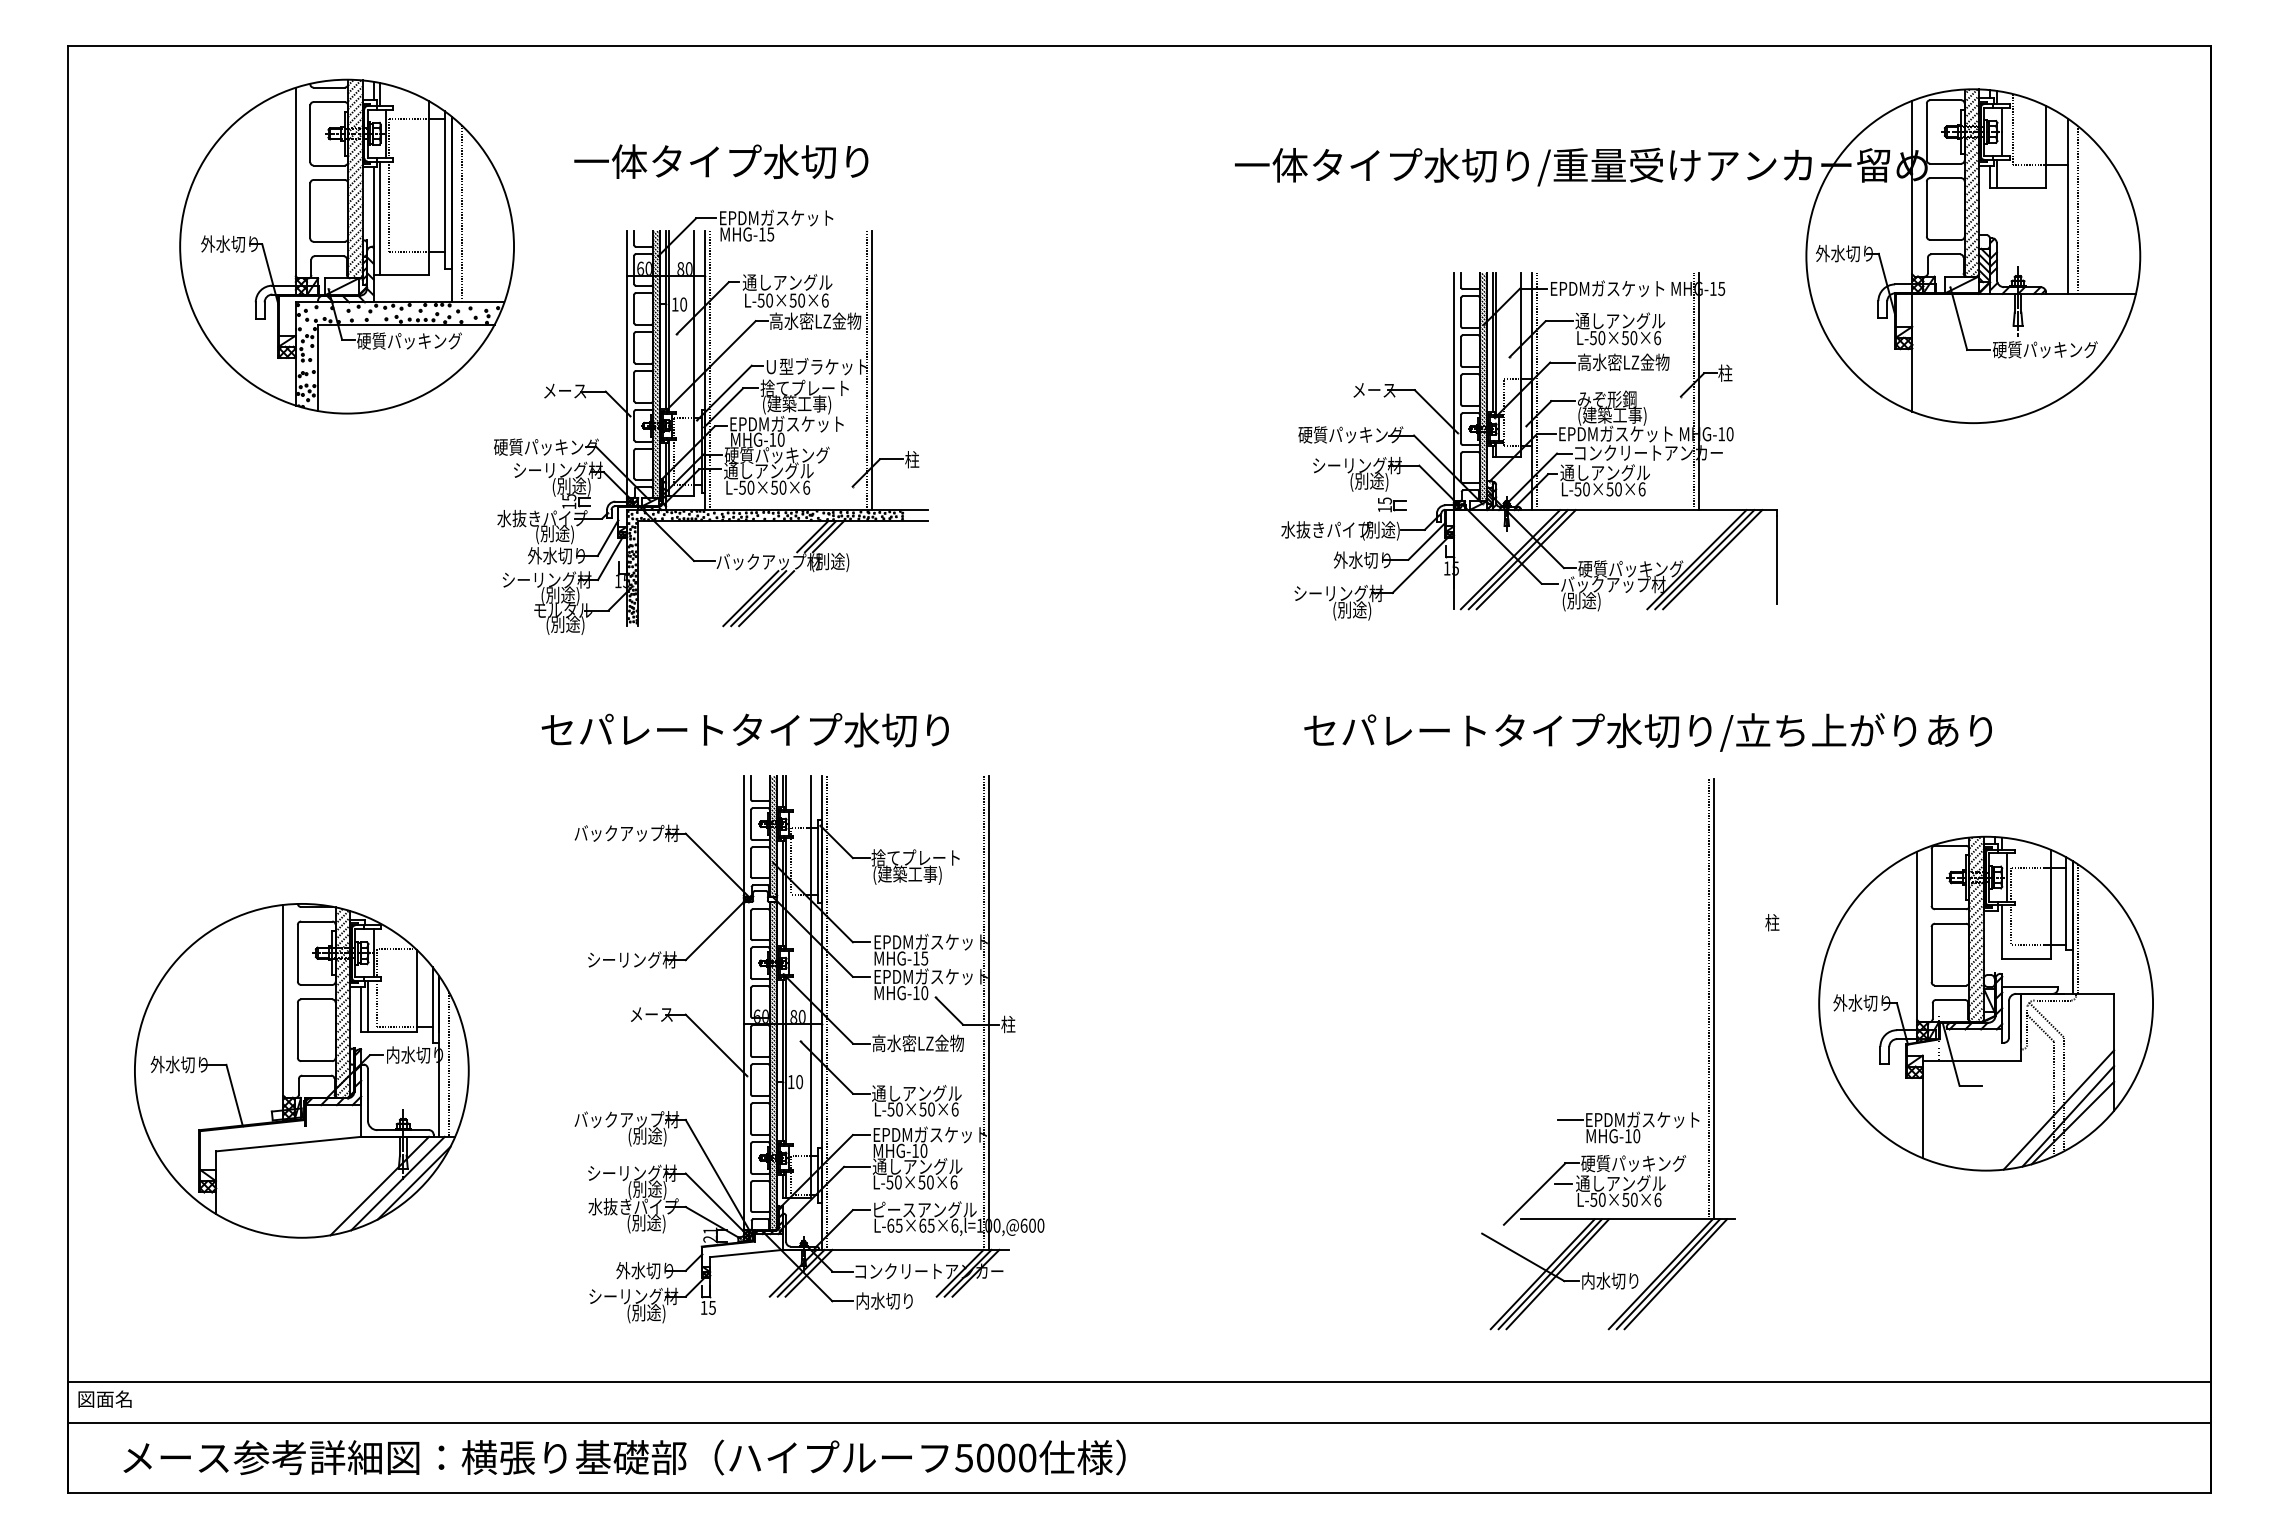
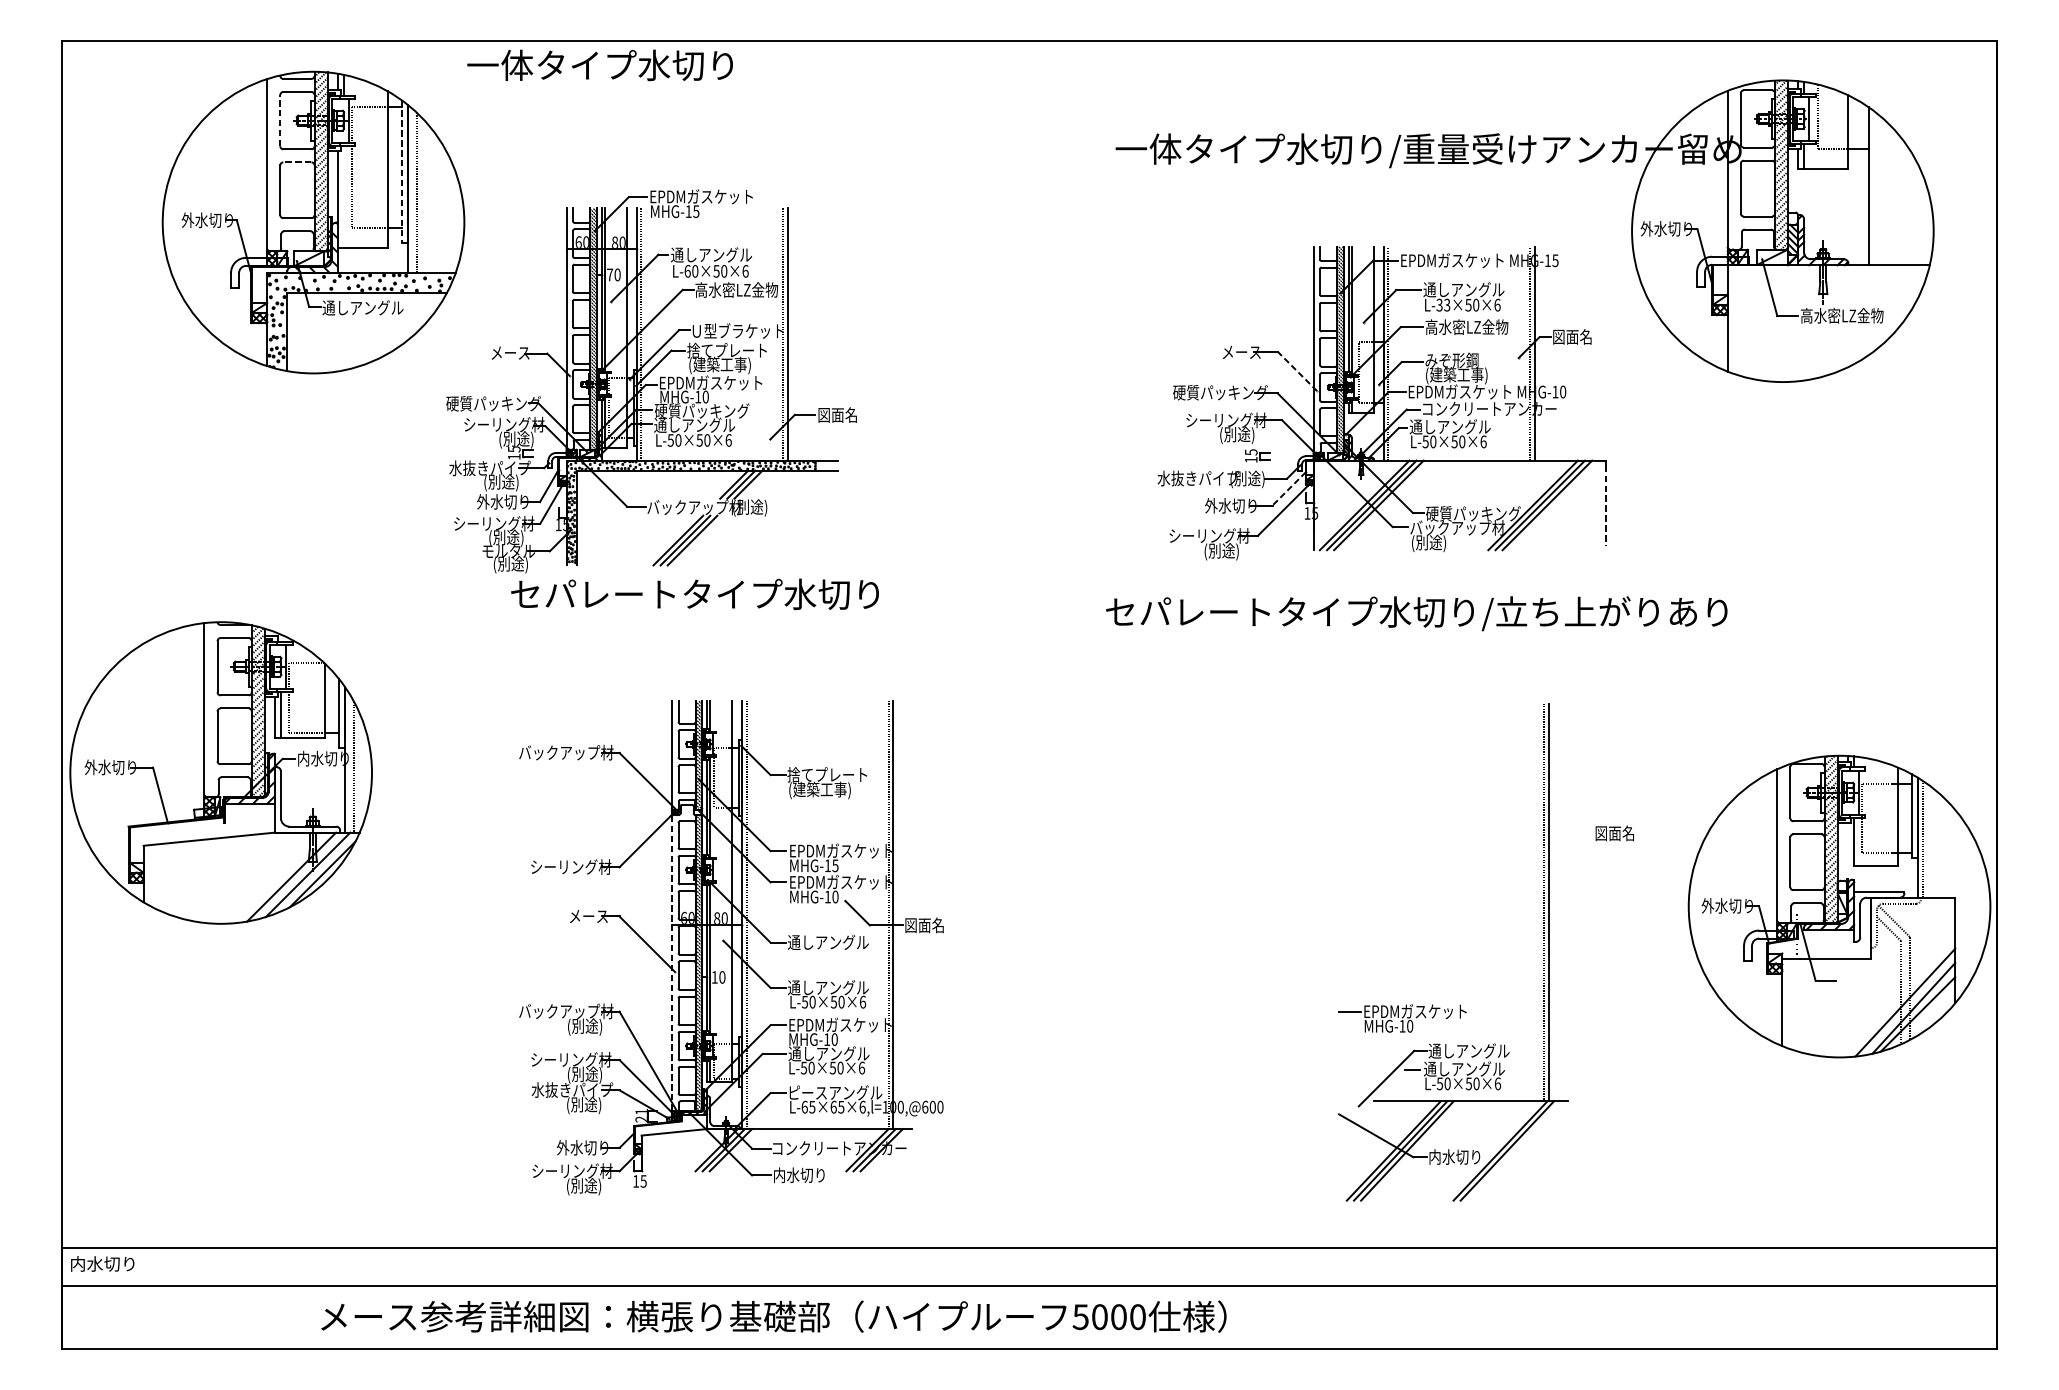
line: (310, 133) -> (280, 120), solid -> dashed
text: (721, 161) -> (600, 65), moved
line: (329, 180) -> (297, 162), solid -> dashed
line: (444, 190) -> (401, 171), solid -> dashed
line: (2078, 209) -> (1877, 189), removed
line: (380, 217) -> (343, 196), removed
text: (760, 300) -> (687, 271), L-50×50×6 -> L-60×50×6
text: (674, 304) -> (609, 274), 10 -> 70
text: (1597, 337) -> (1443, 304), L-50×50×6 -> L-33×50×6
text: (409, 340) -> (369, 307), 硬質パッキング -> 通しアングル
text: (2044, 349) -> (1847, 315), 硬質パッキング -> 高水密LZ金物
text: (1739, 372) -> (1571, 336), 柱 -> 図面名
line: (1435, 411) -> (1296, 371), solid -> dashed
text: (926, 459) -> (837, 414), 柱 -> 図面名
line: (1426, 541) -> (1288, 489), solid -> dashed
line: (1777, 560) -> (1605, 506), solid -> dashed
text: (744, 729) -> (694, 593), moved
text: (1647, 732) -> (1416, 613), moved
text: (1786, 922) -> (1614, 833), 柱 -> 図面名
part: (1985, 1003) -> (1839, 906), moved
text: (1022, 1024) -> (923, 925), 柱 -> 図面名
text: (917, 1043) -> (828, 942), 高水密LZ金物 -> 通しアングル
line: (743, 1066) -> (671, 963), solid -> dashed
part: (301, 1070) -> (220, 772), moved
part: (1628, 1127) -> (1402, 1018), moved
text: (1633, 1163) -> (1475, 1050), 硬質パッキング -> 通しアングル
line: (1675, 1274) -> (1513, 1151), removed
text: (113, 1398) -> (102, 1263), 図面名 -> 内水切り
text: (624, 1457) -> (773, 1316), moved

